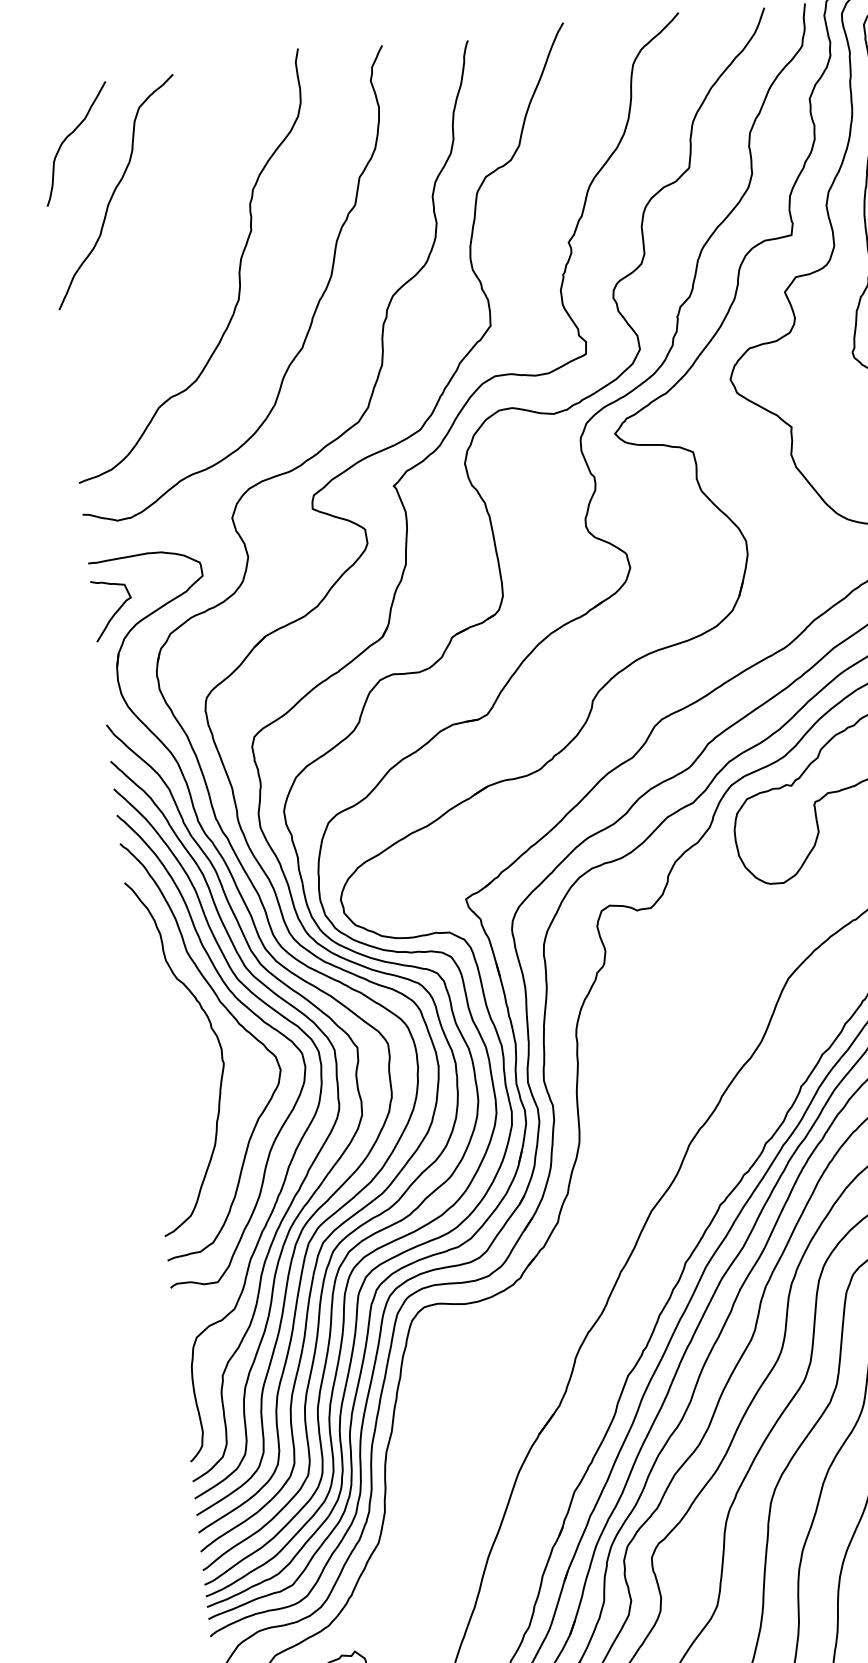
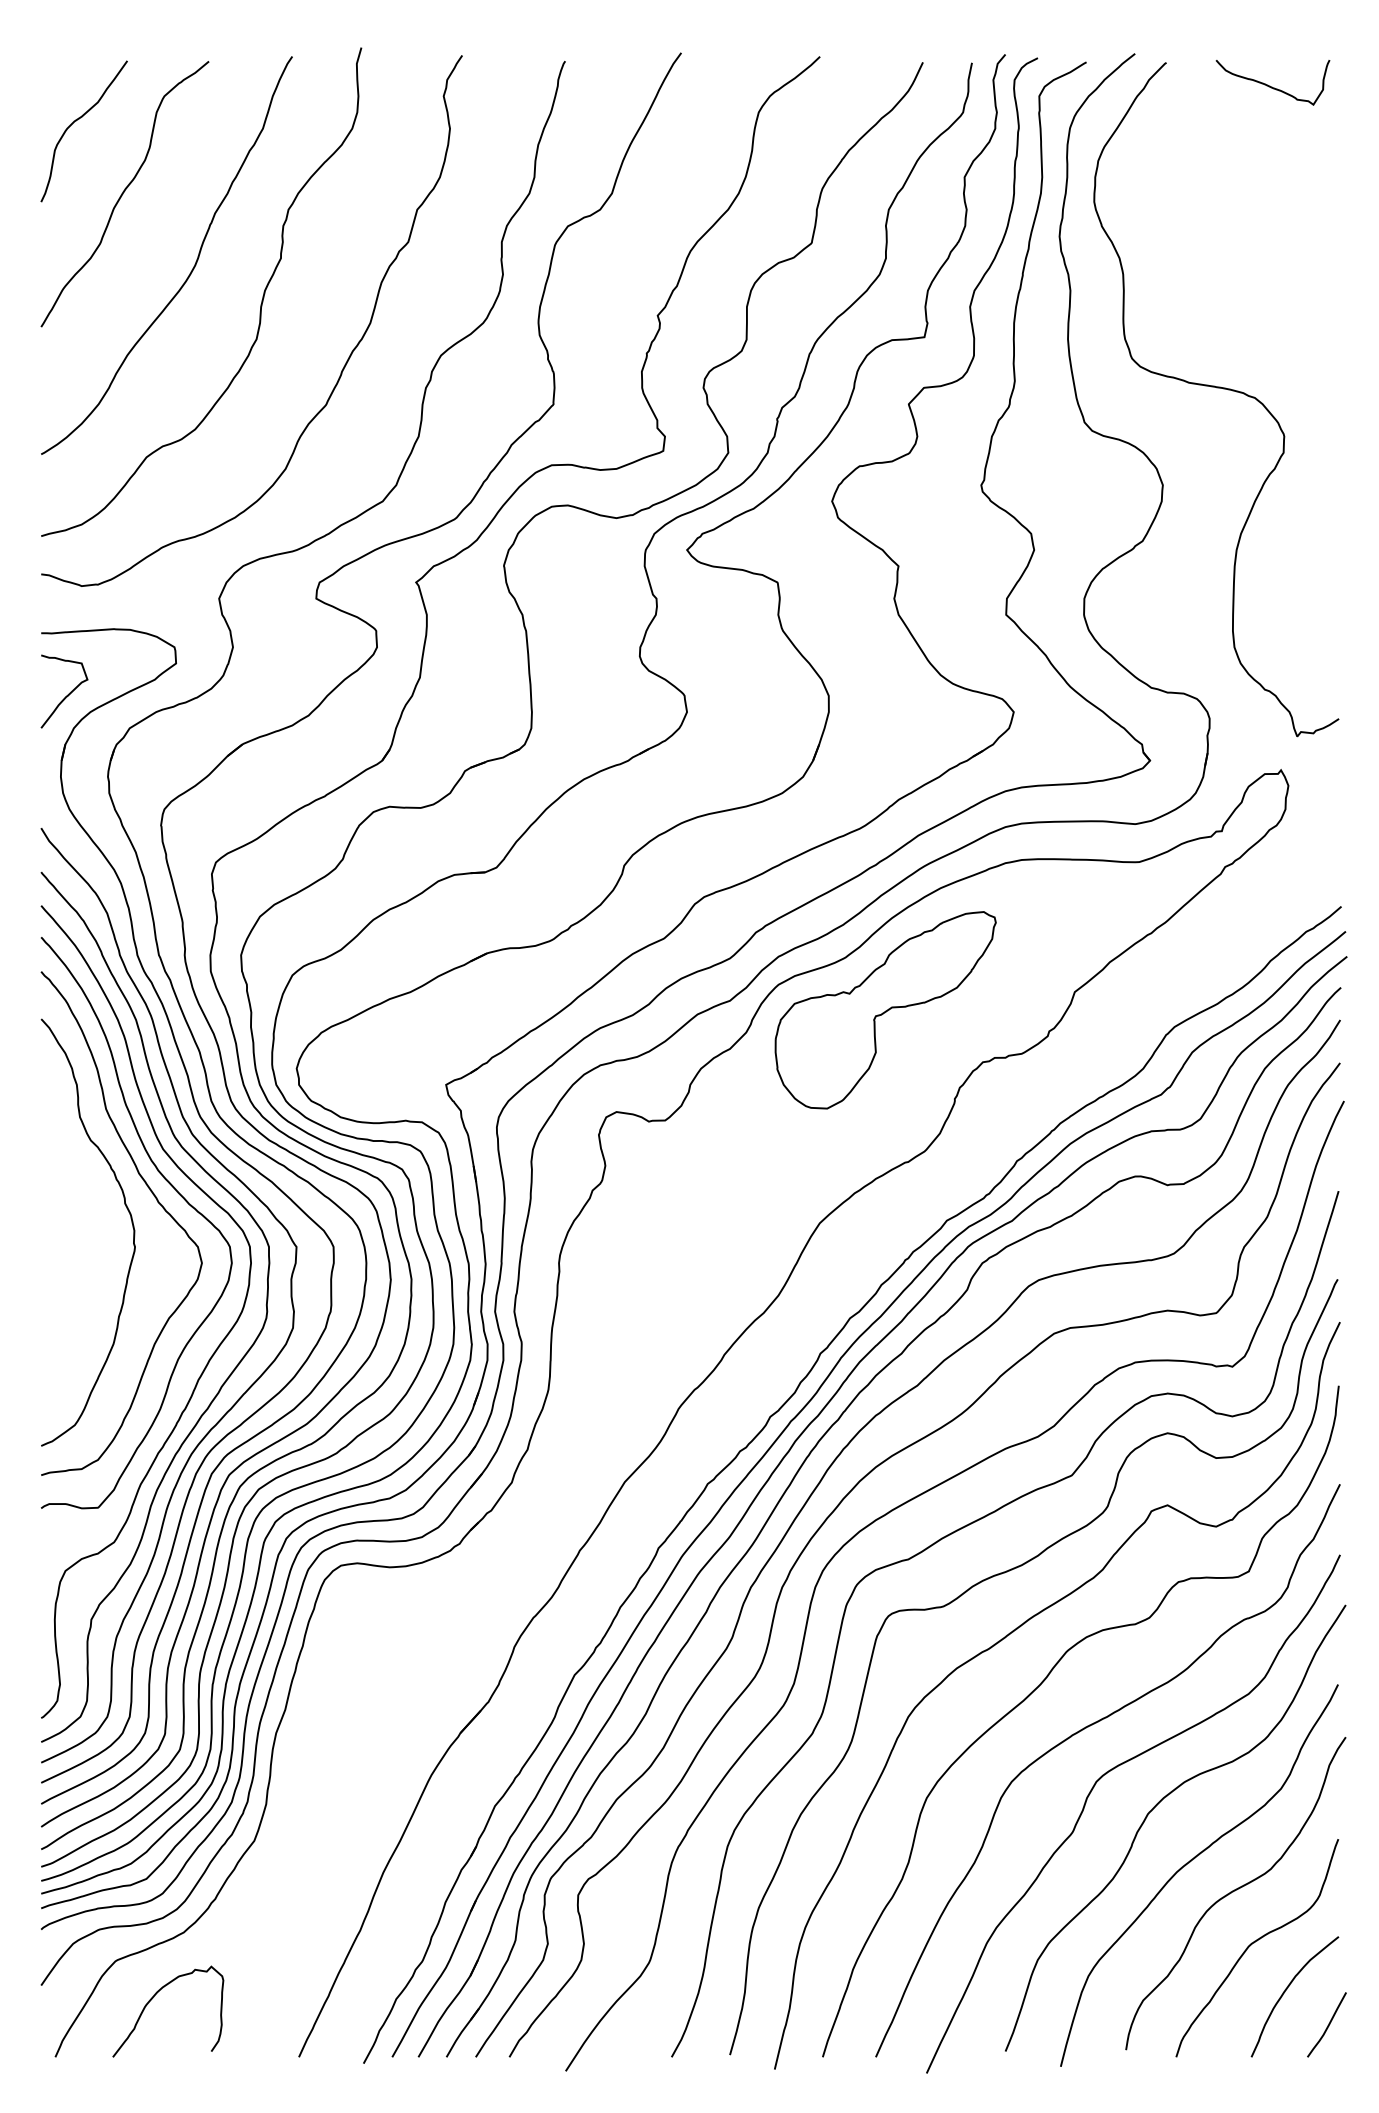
curve: (177, 249) -> (190, 271), added

